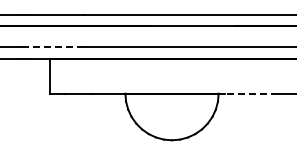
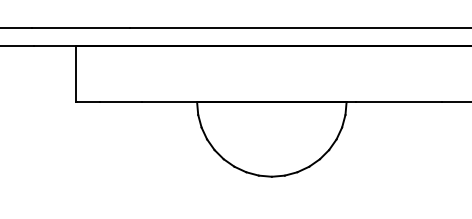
line: (53, 47) -> (81, 27), dashed -> solid
line: (251, 93) -> (399, 101), dashed -> solid

